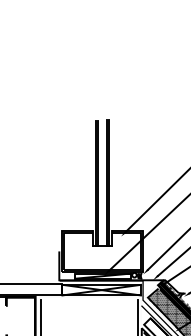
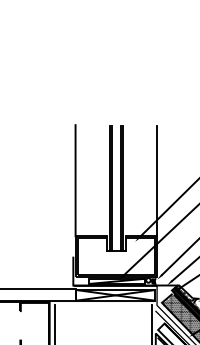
line: (61, 175) -> (75, 180), added
line: (143, 175) -> (157, 180), added

